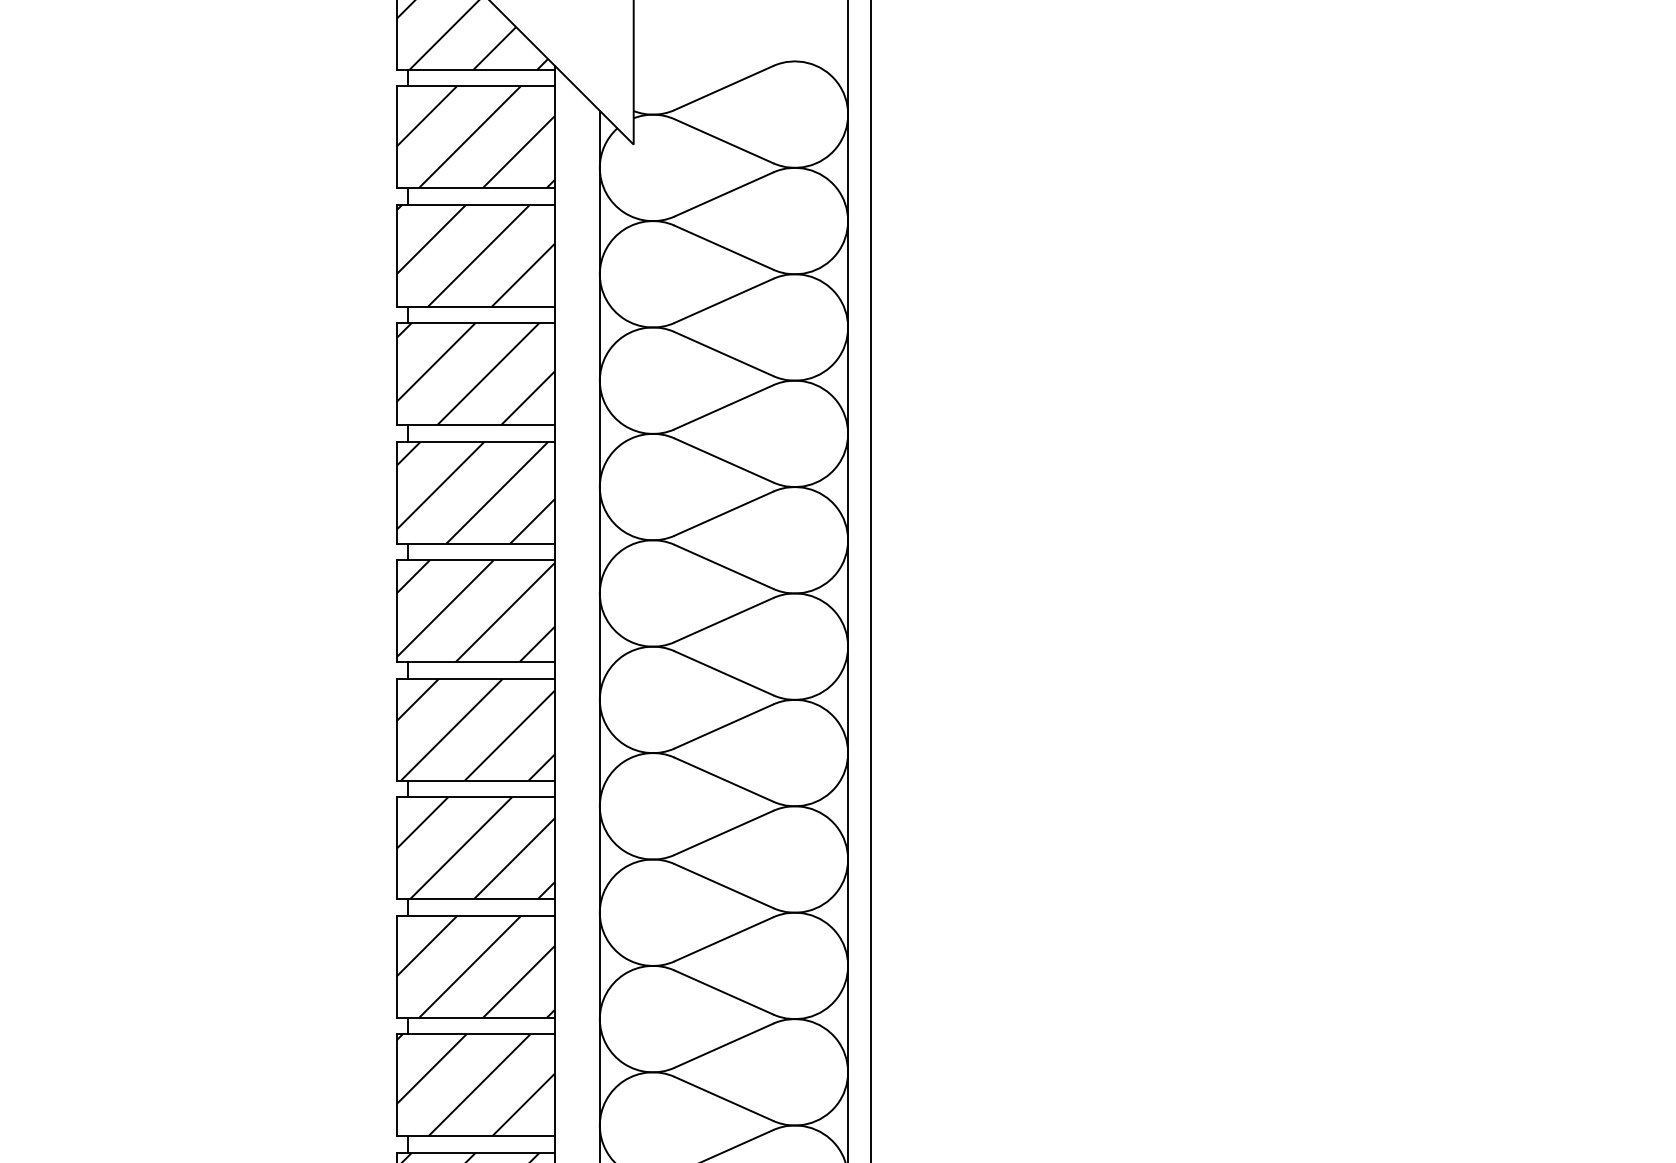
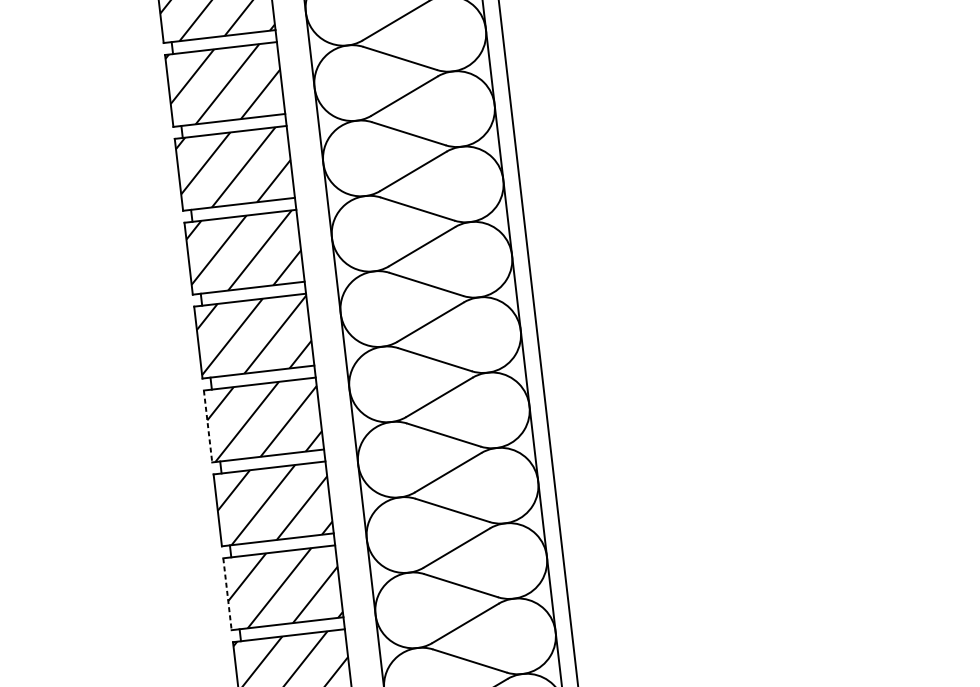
line: (396, 729) -> (207, 426), solid -> dashed
line: (396, 966) -> (227, 594), solid -> dashed

